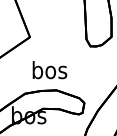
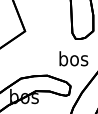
text: (49, 69) -> (73, 58), moved

